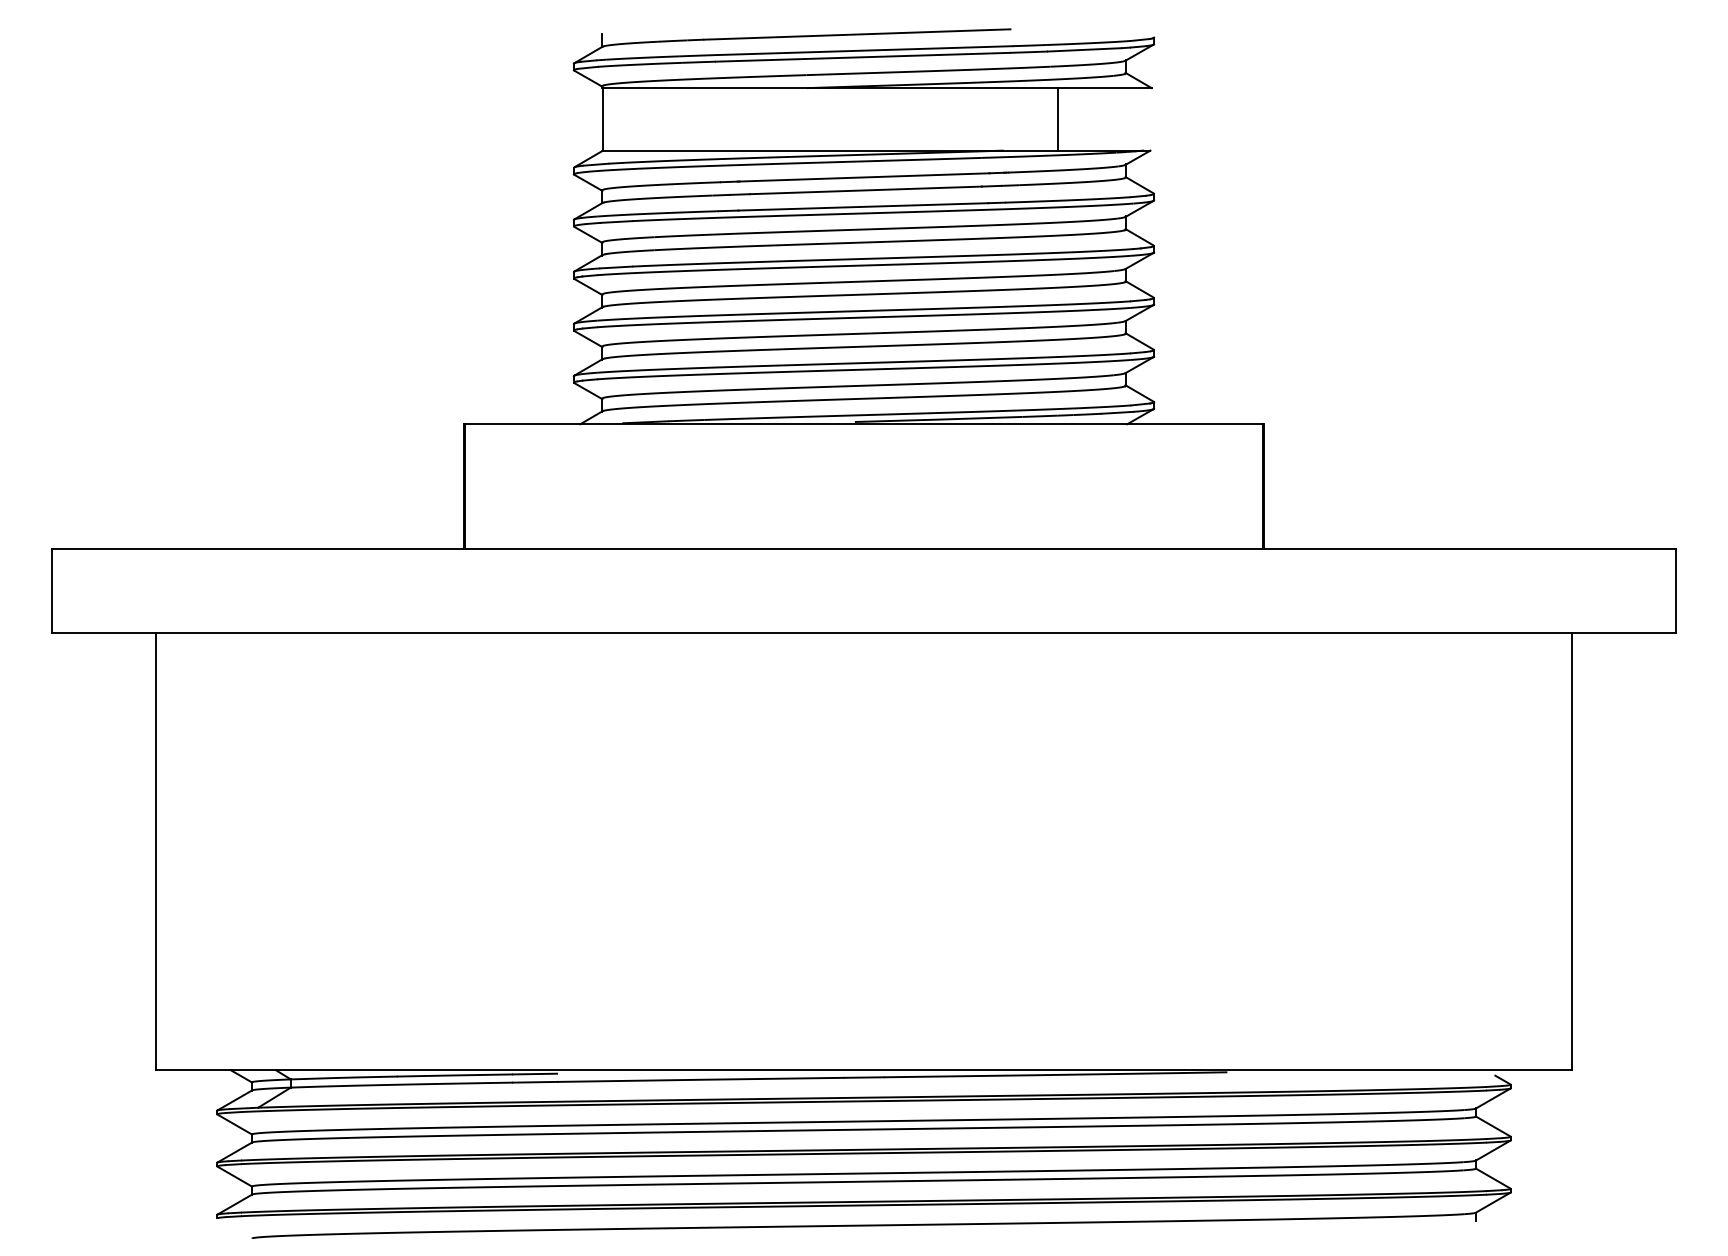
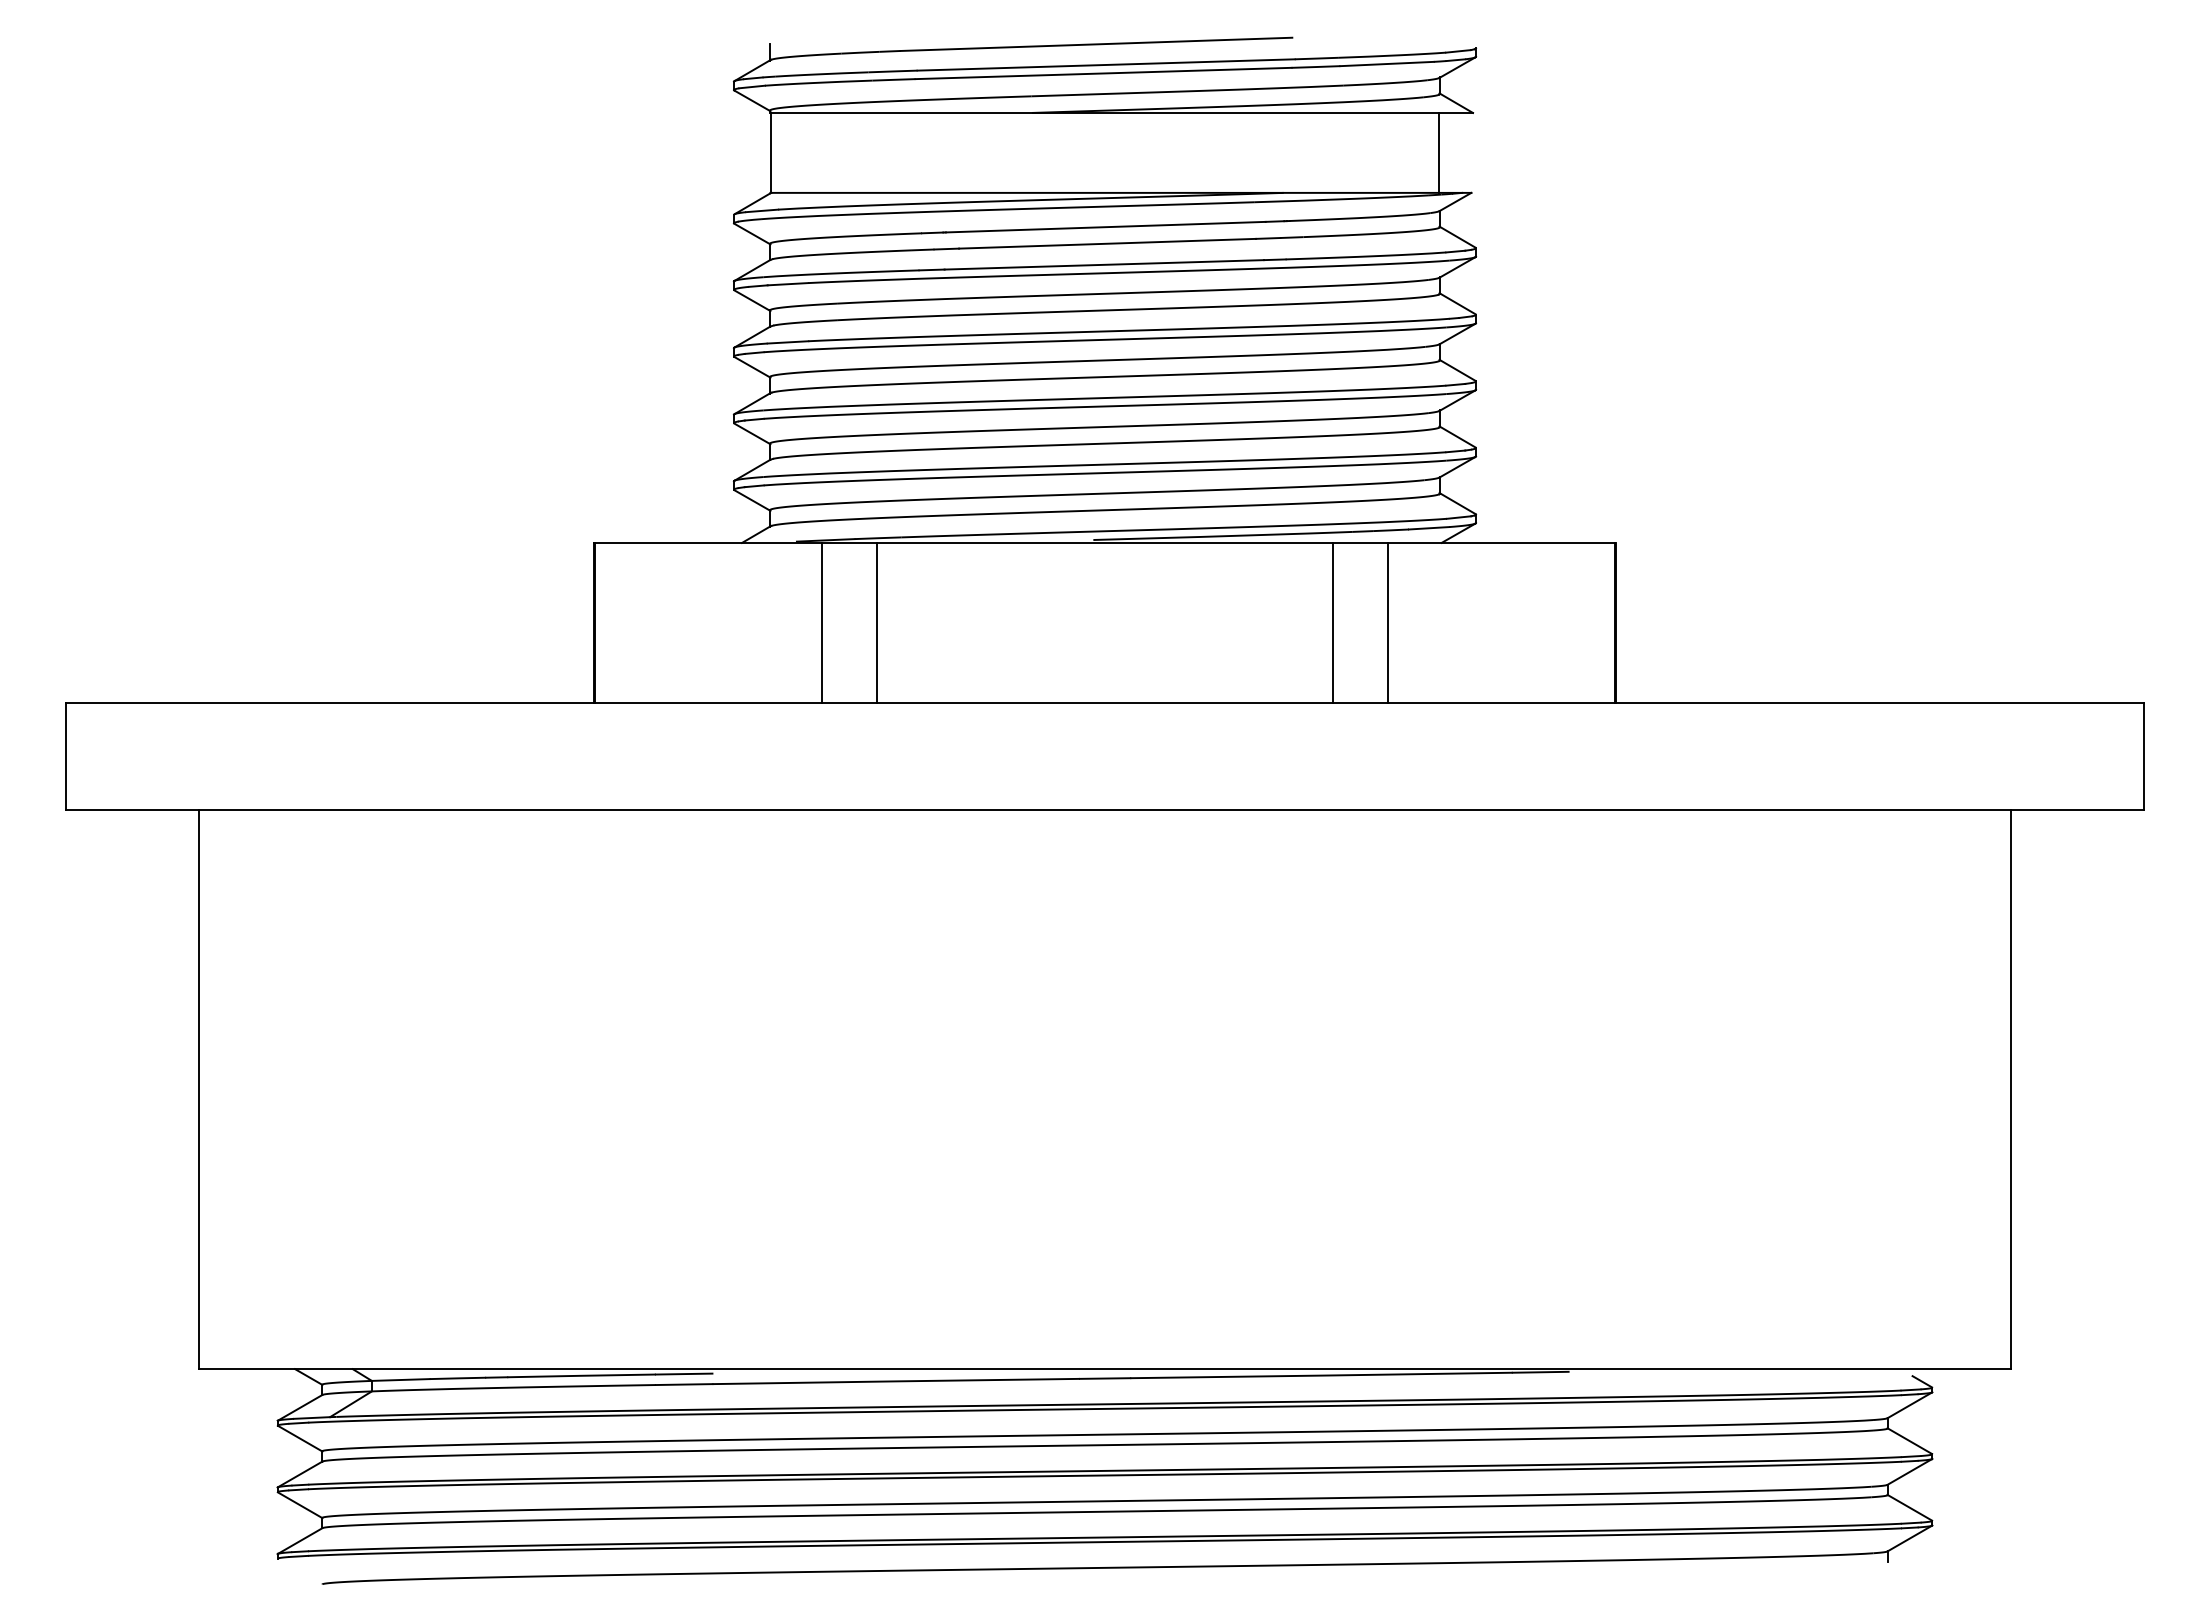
line: (1058, 119) -> (1439, 152), moved
line: (643, 486) -> (822, 622), added
line: (686, 486) -> (877, 622), added
line: (1041, 486) -> (1332, 622), added
line: (1084, 486) -> (1387, 622), added

